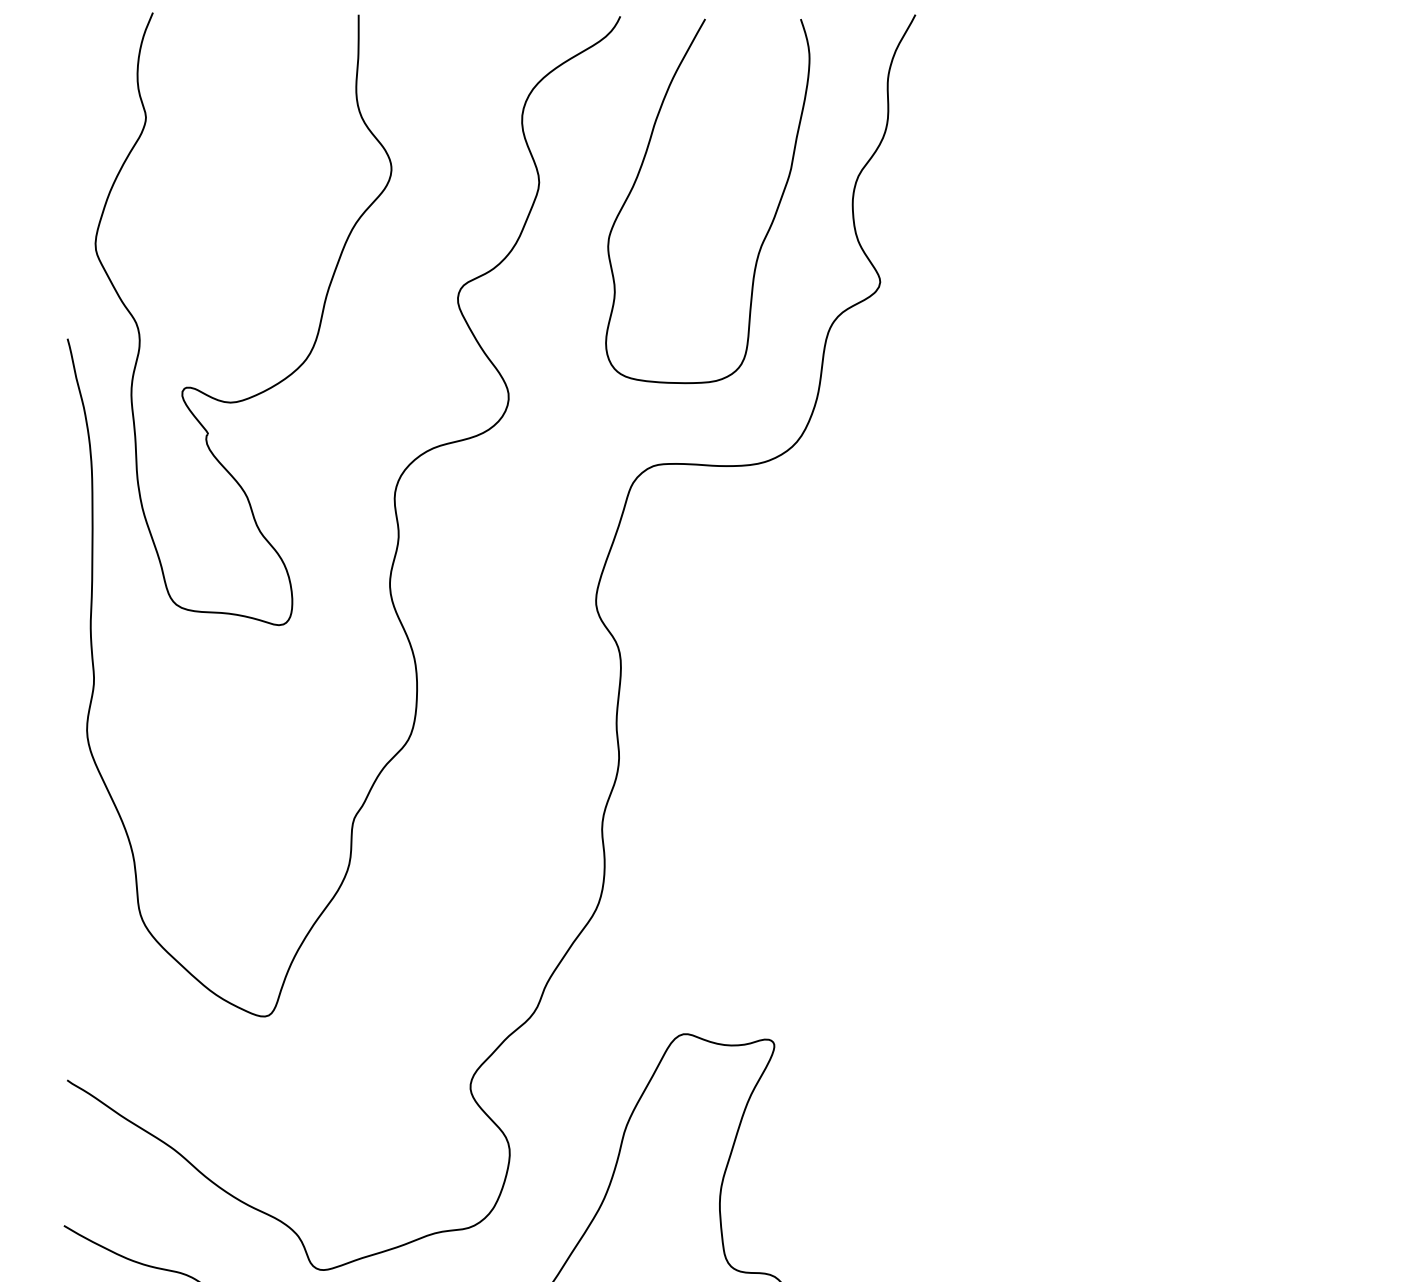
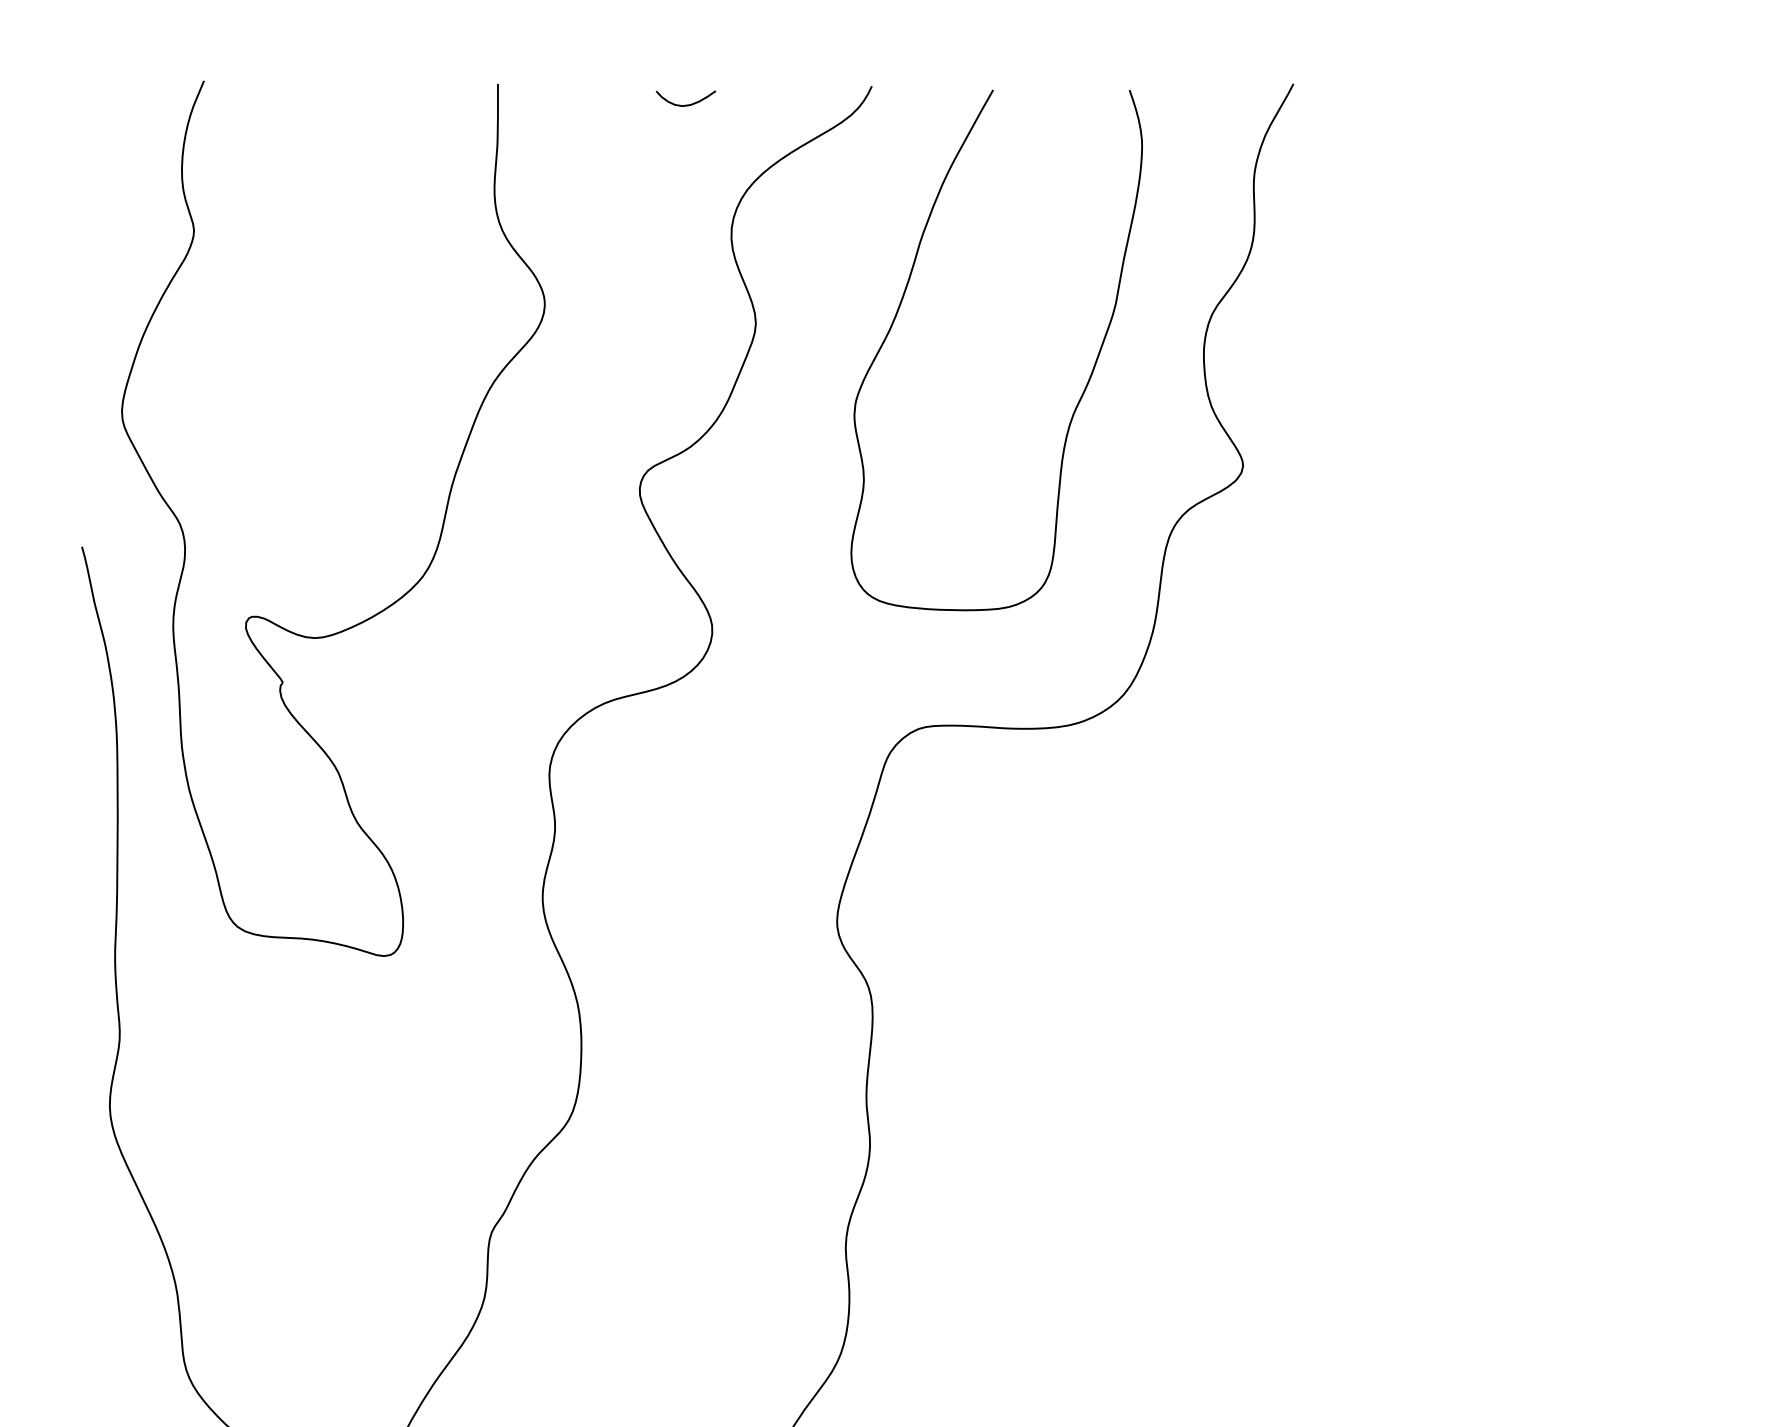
curve: (491, 28) -> (687, 103), added

